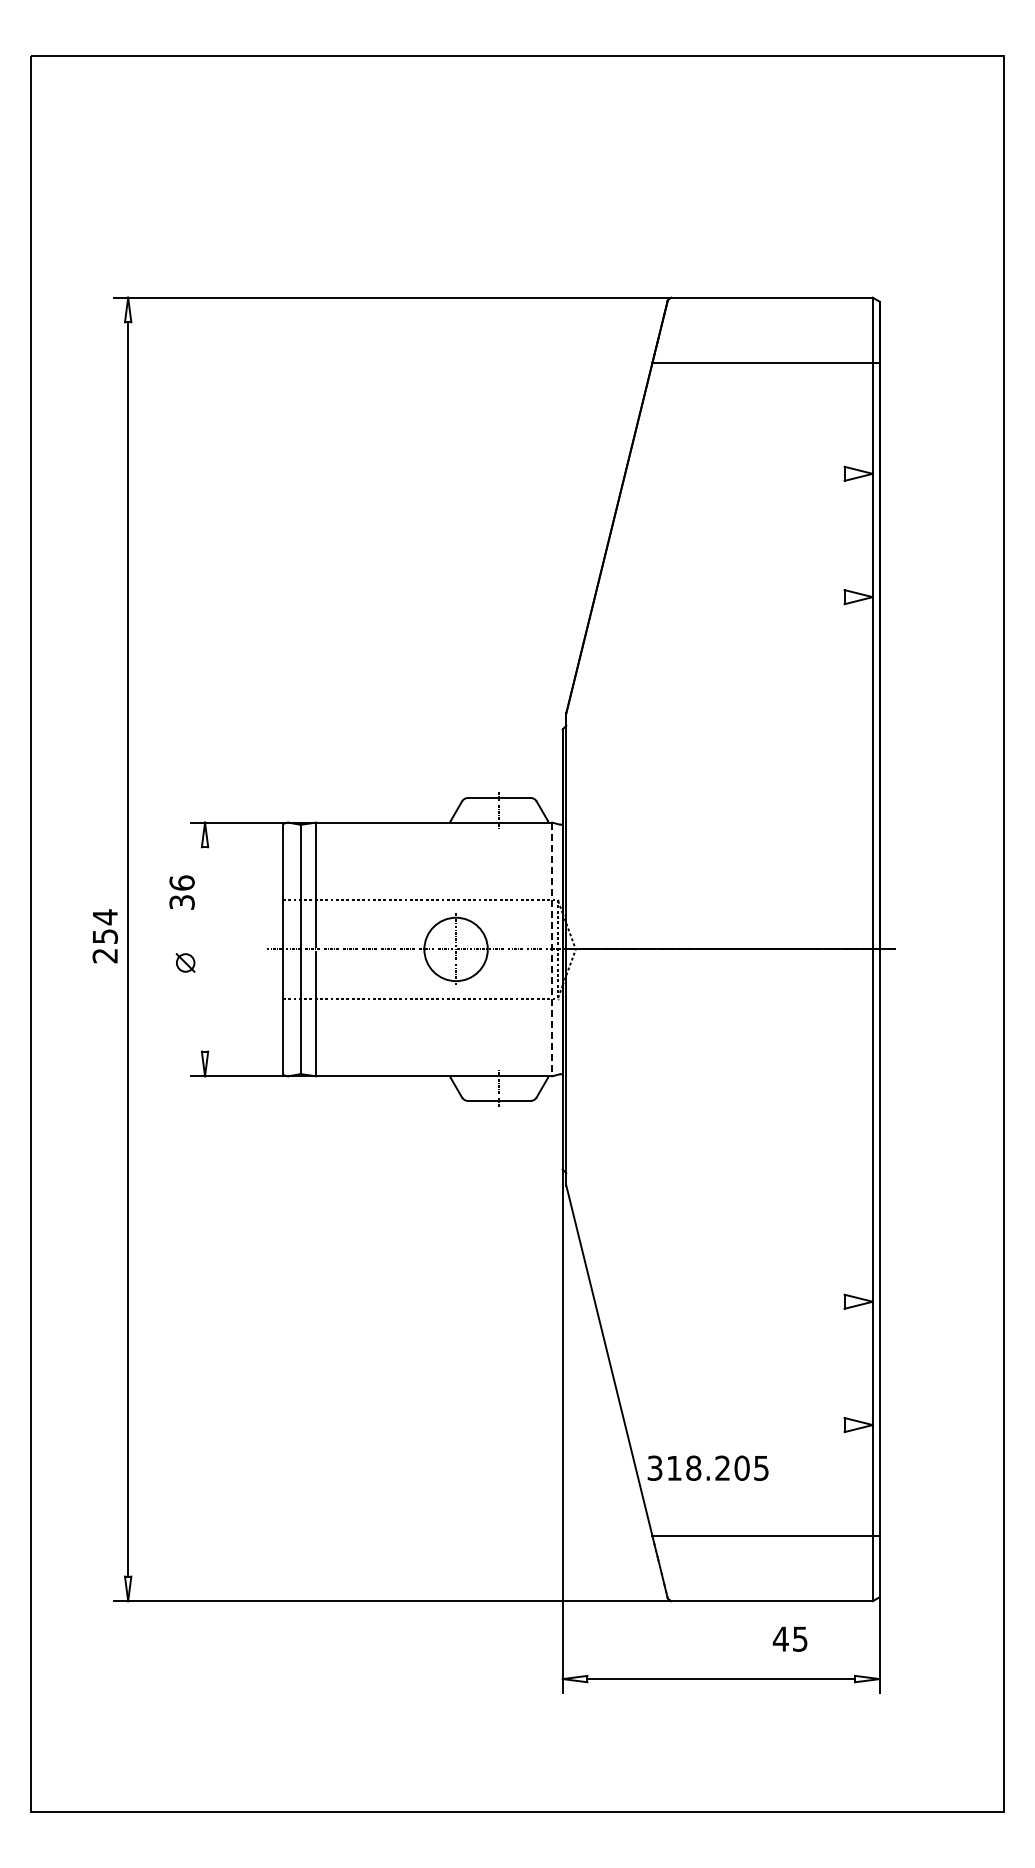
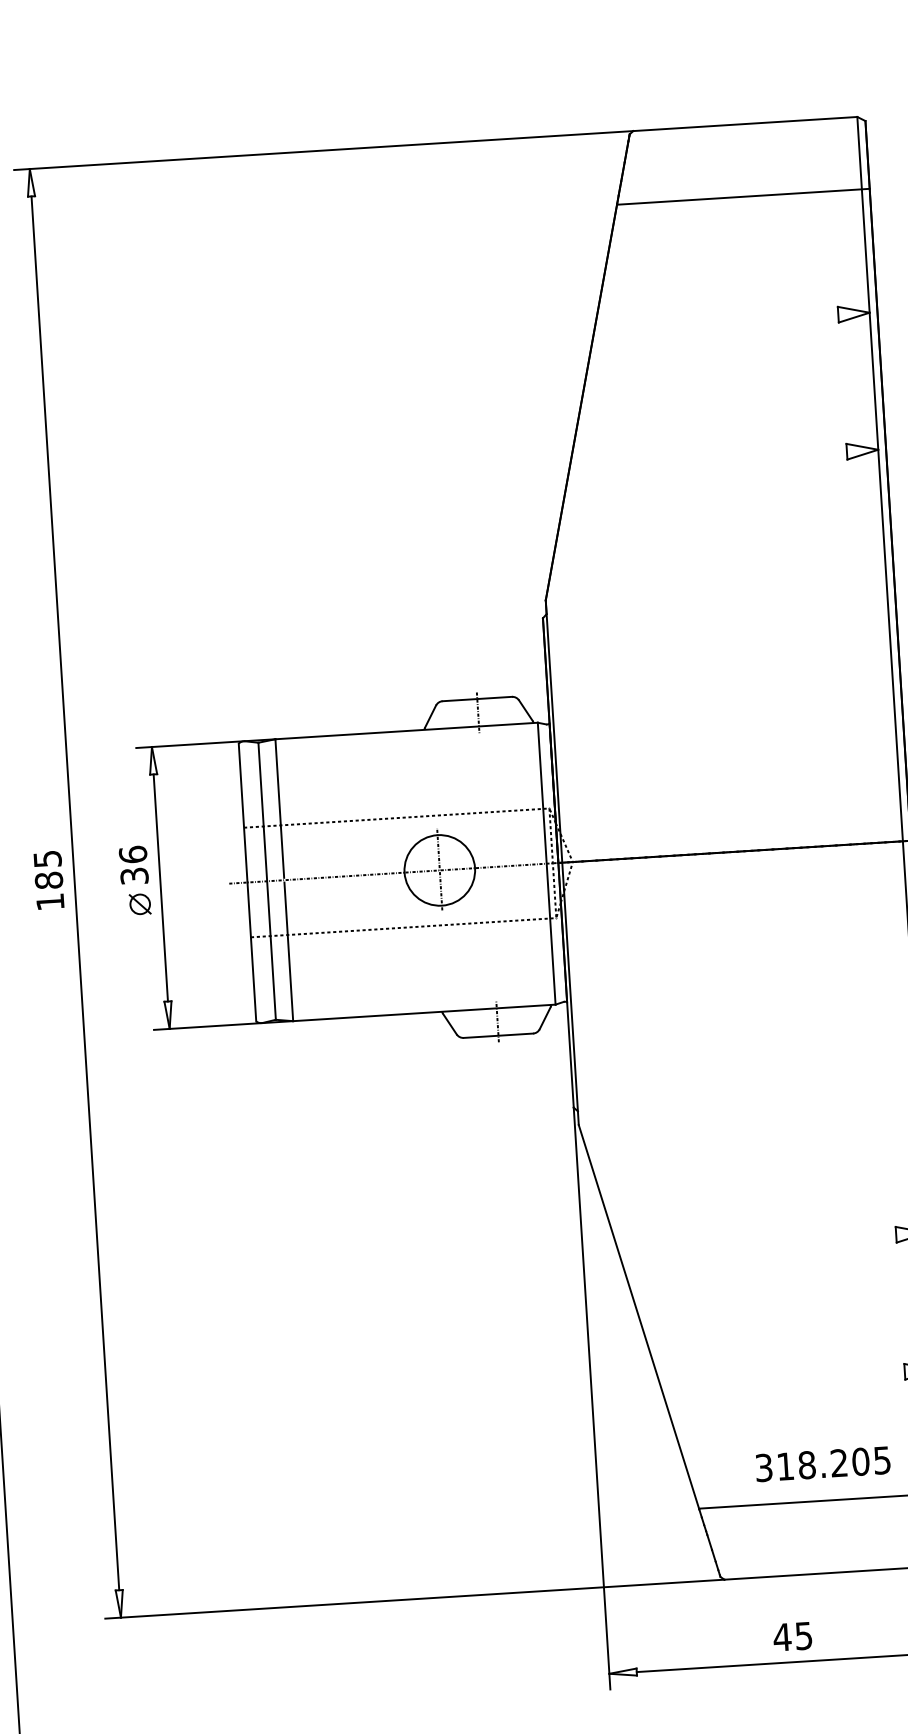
text: (181, 892) -> (133, 865), moved
text: (104, 936) -> (48, 880), 254 -> 185
line: (205, 949) -> (161, 887), added
line: (552, 949) -> (546, 863), dashed -> solid
text: (707, 1467) -> (822, 1463), moved
text: (789, 1638) -> (791, 1636), moved

